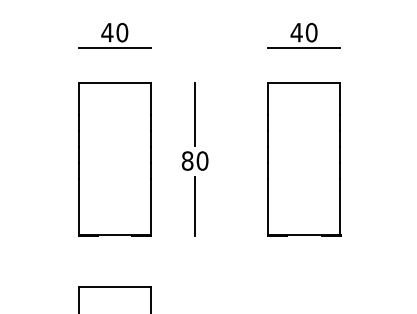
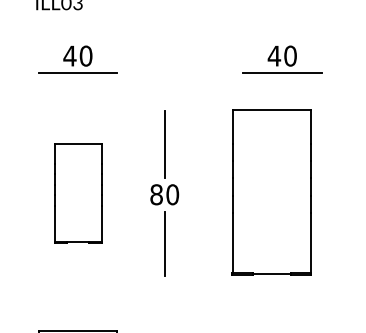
part: (114, 159) -> (77, 193), size x0.6
part: (304, 159) -> (271, 192), moved

